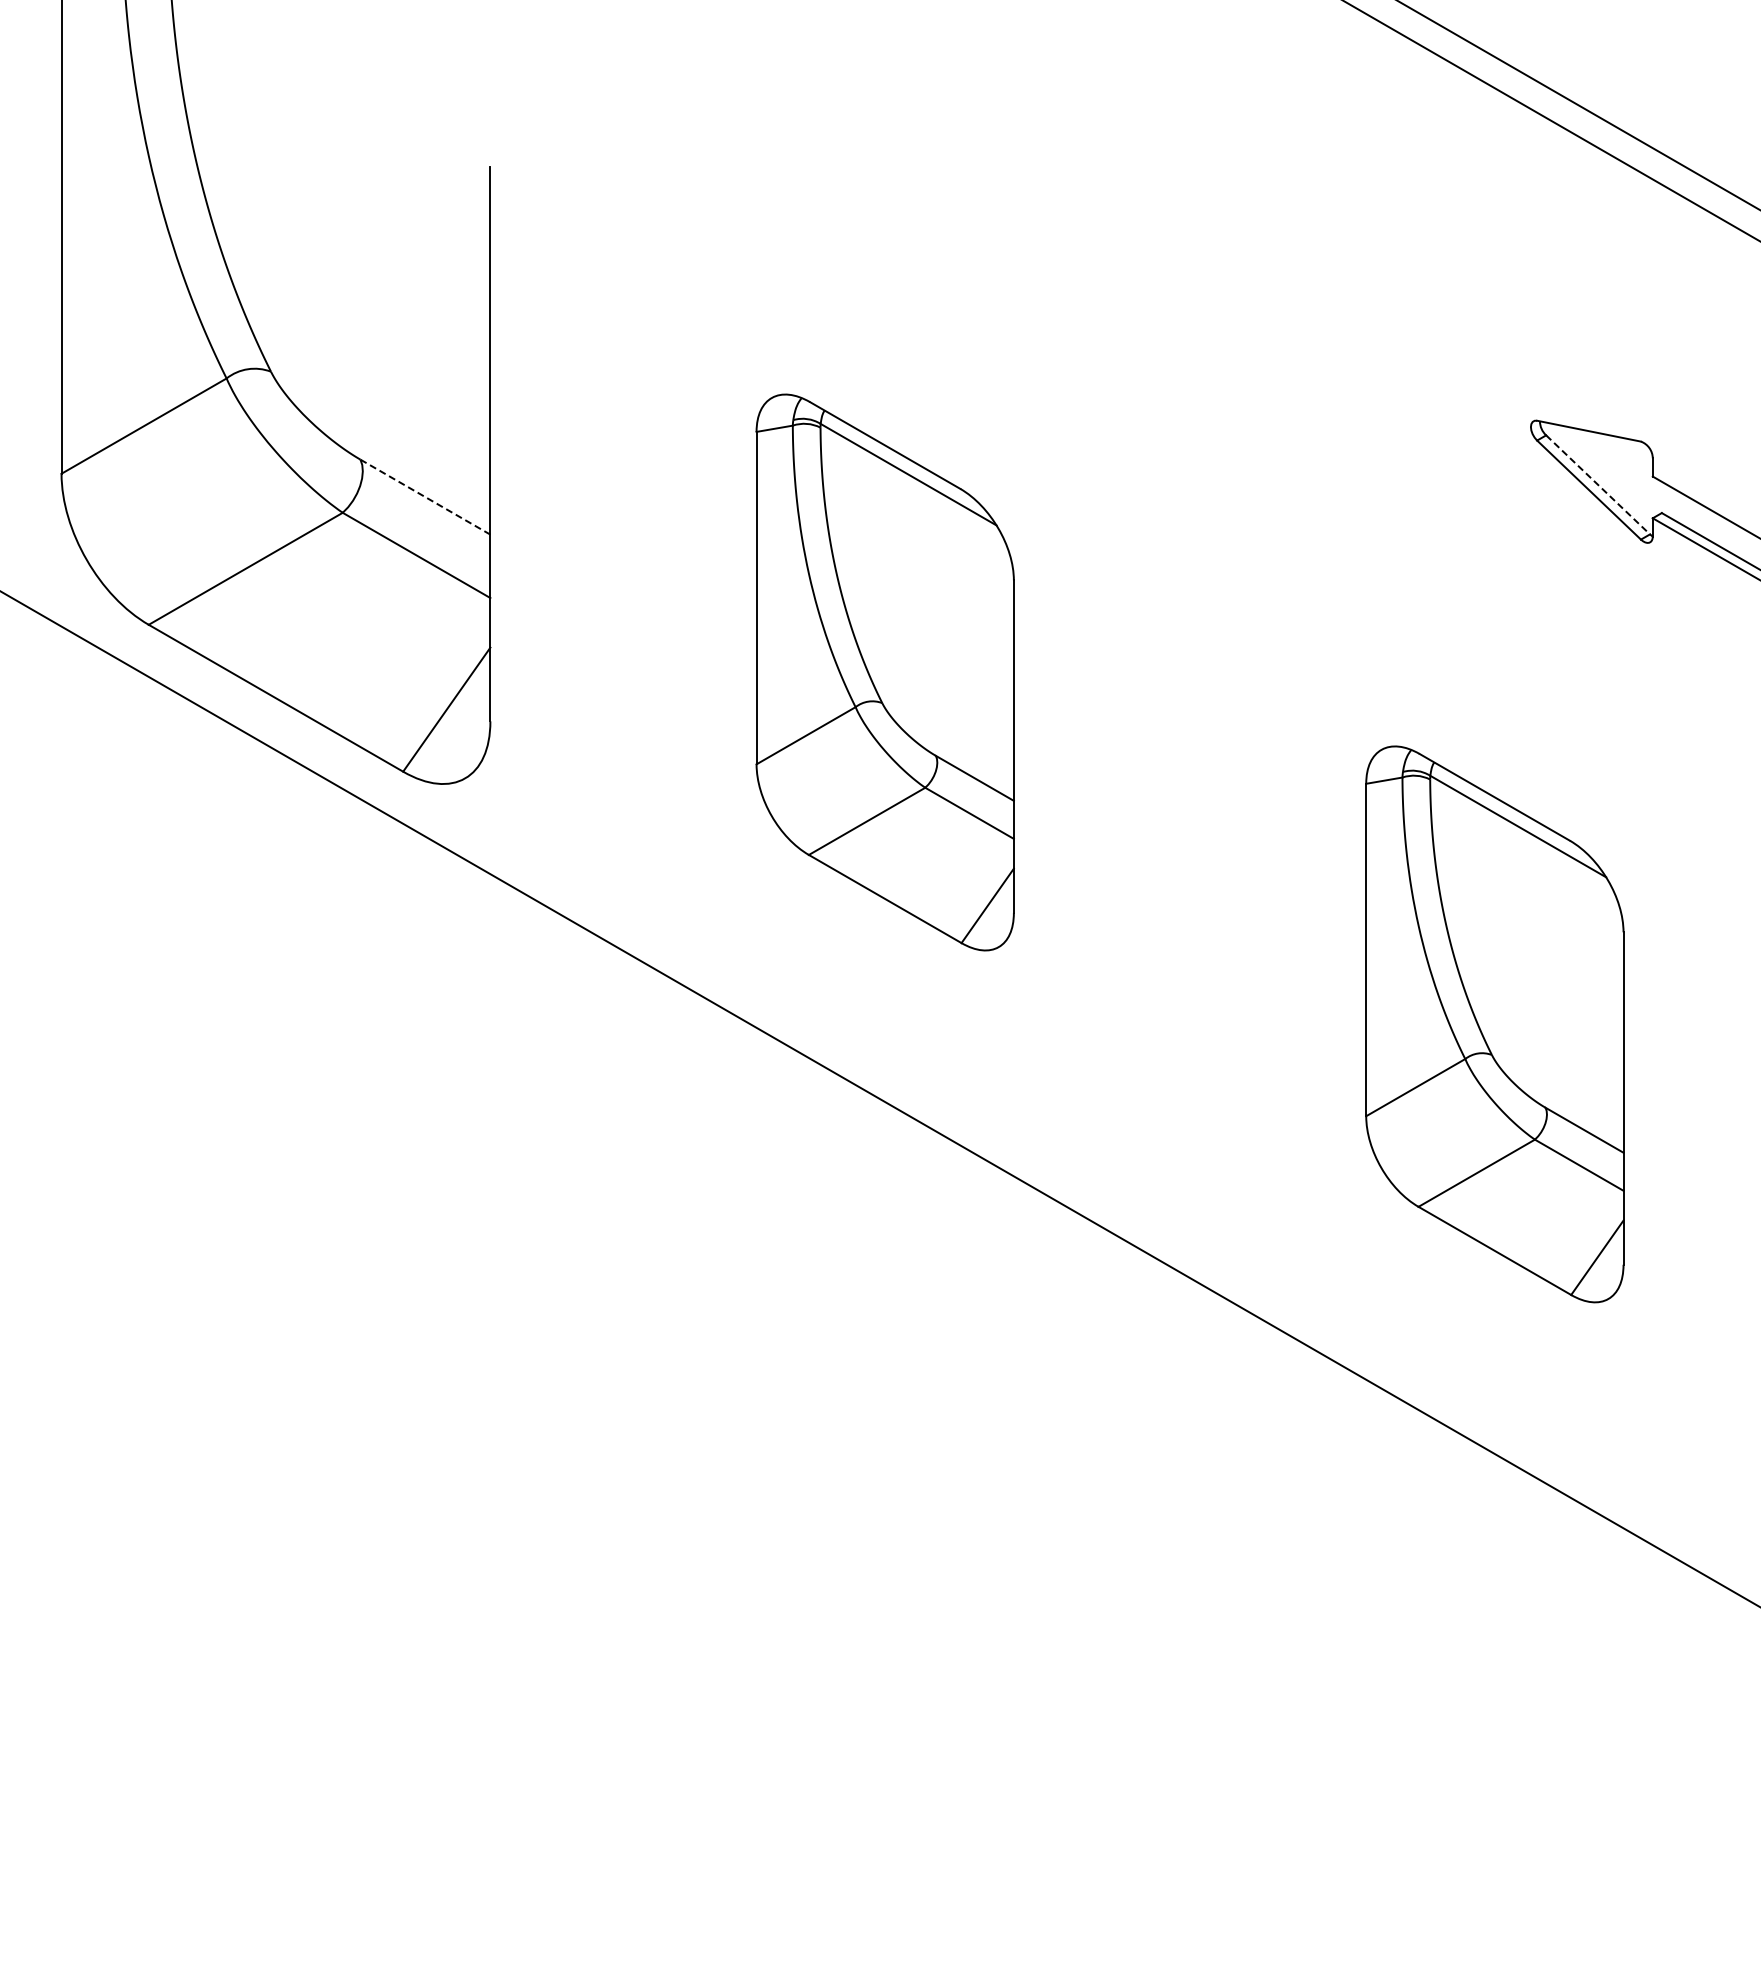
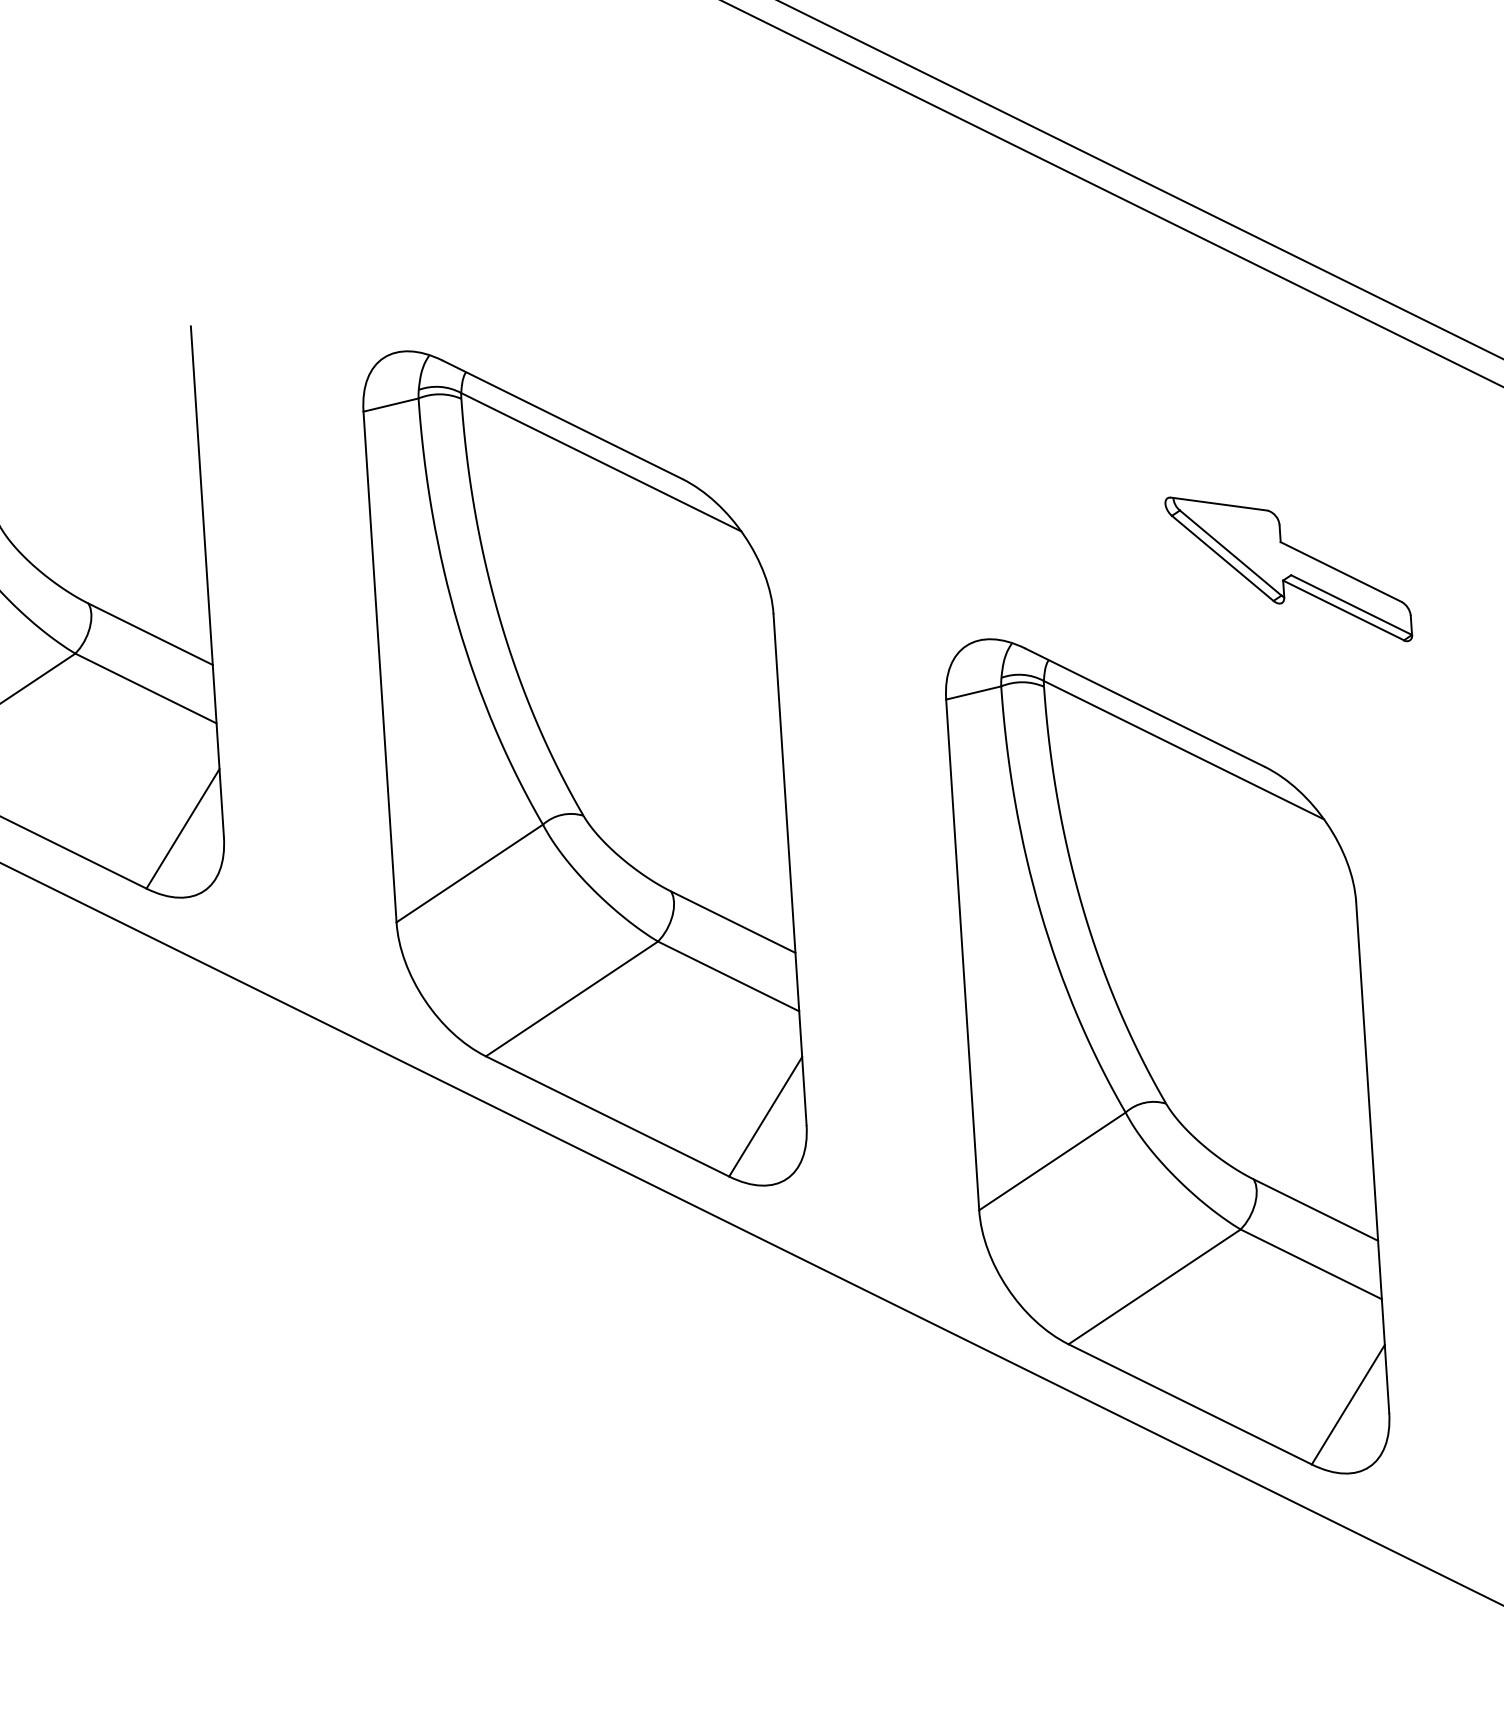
line: (1598, 484) -> (1231, 552), dashed -> solid
line: (425, 497) -> (150, 634), dashed -> solid
part: (884, 672) -> (584, 768), size x1.67
part: (1494, 1024) -> (1167, 1056), size x1.67

